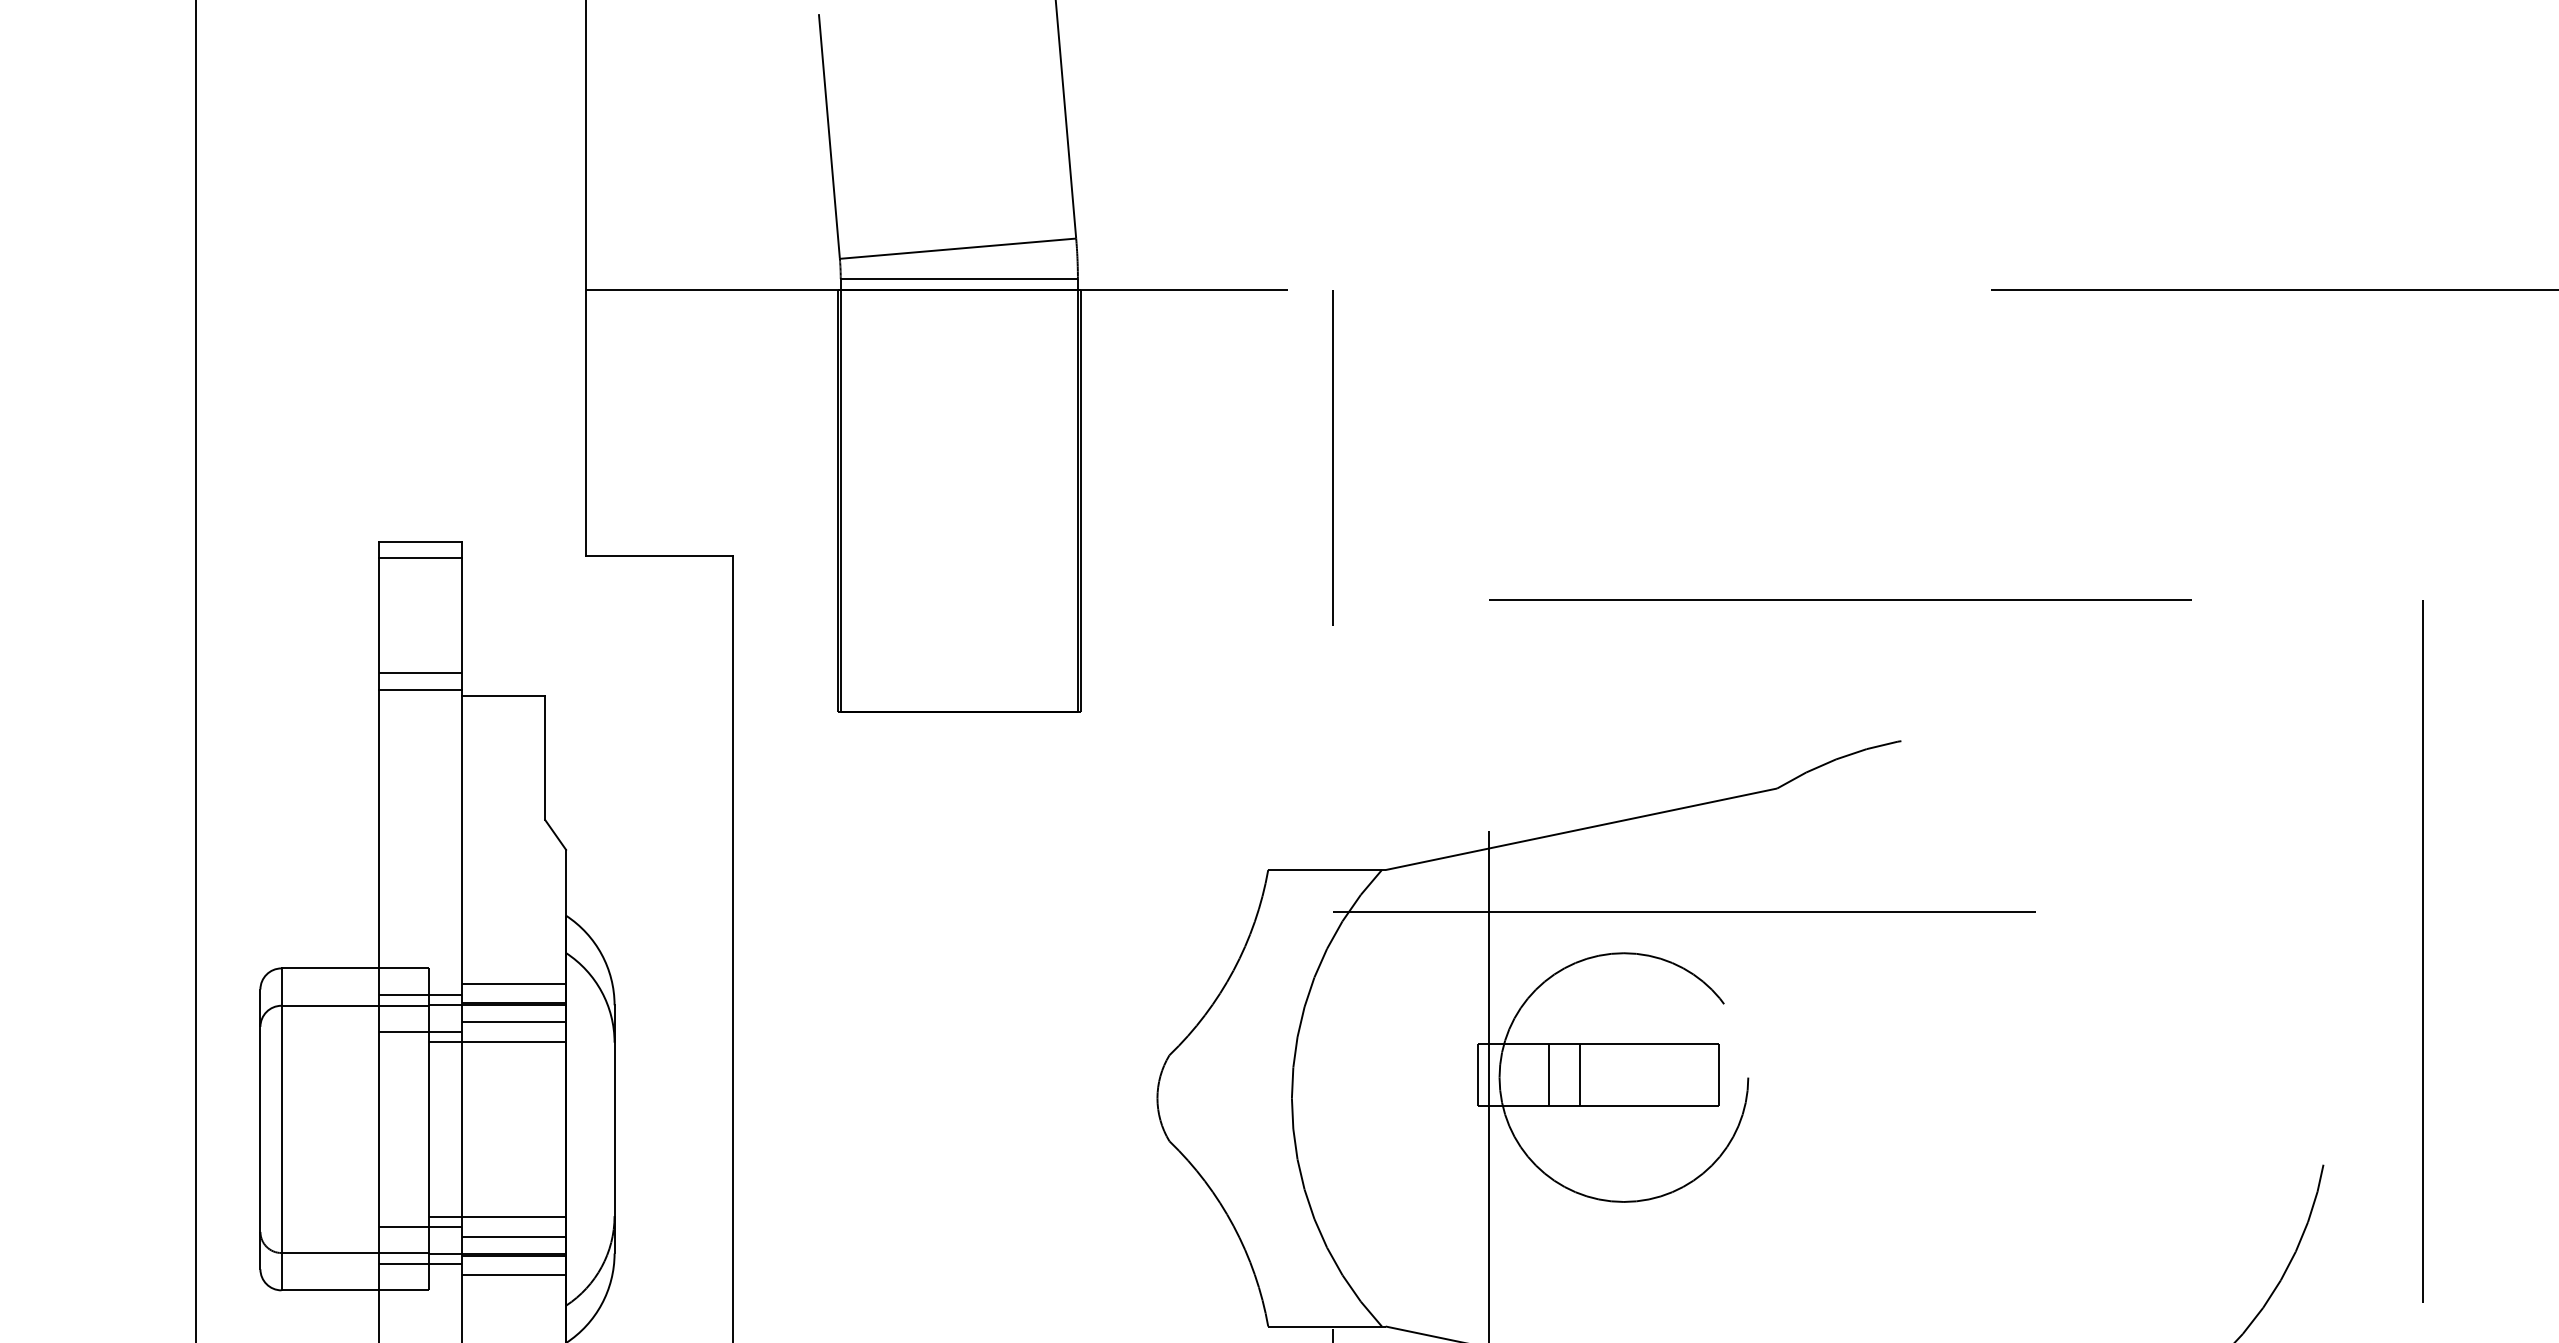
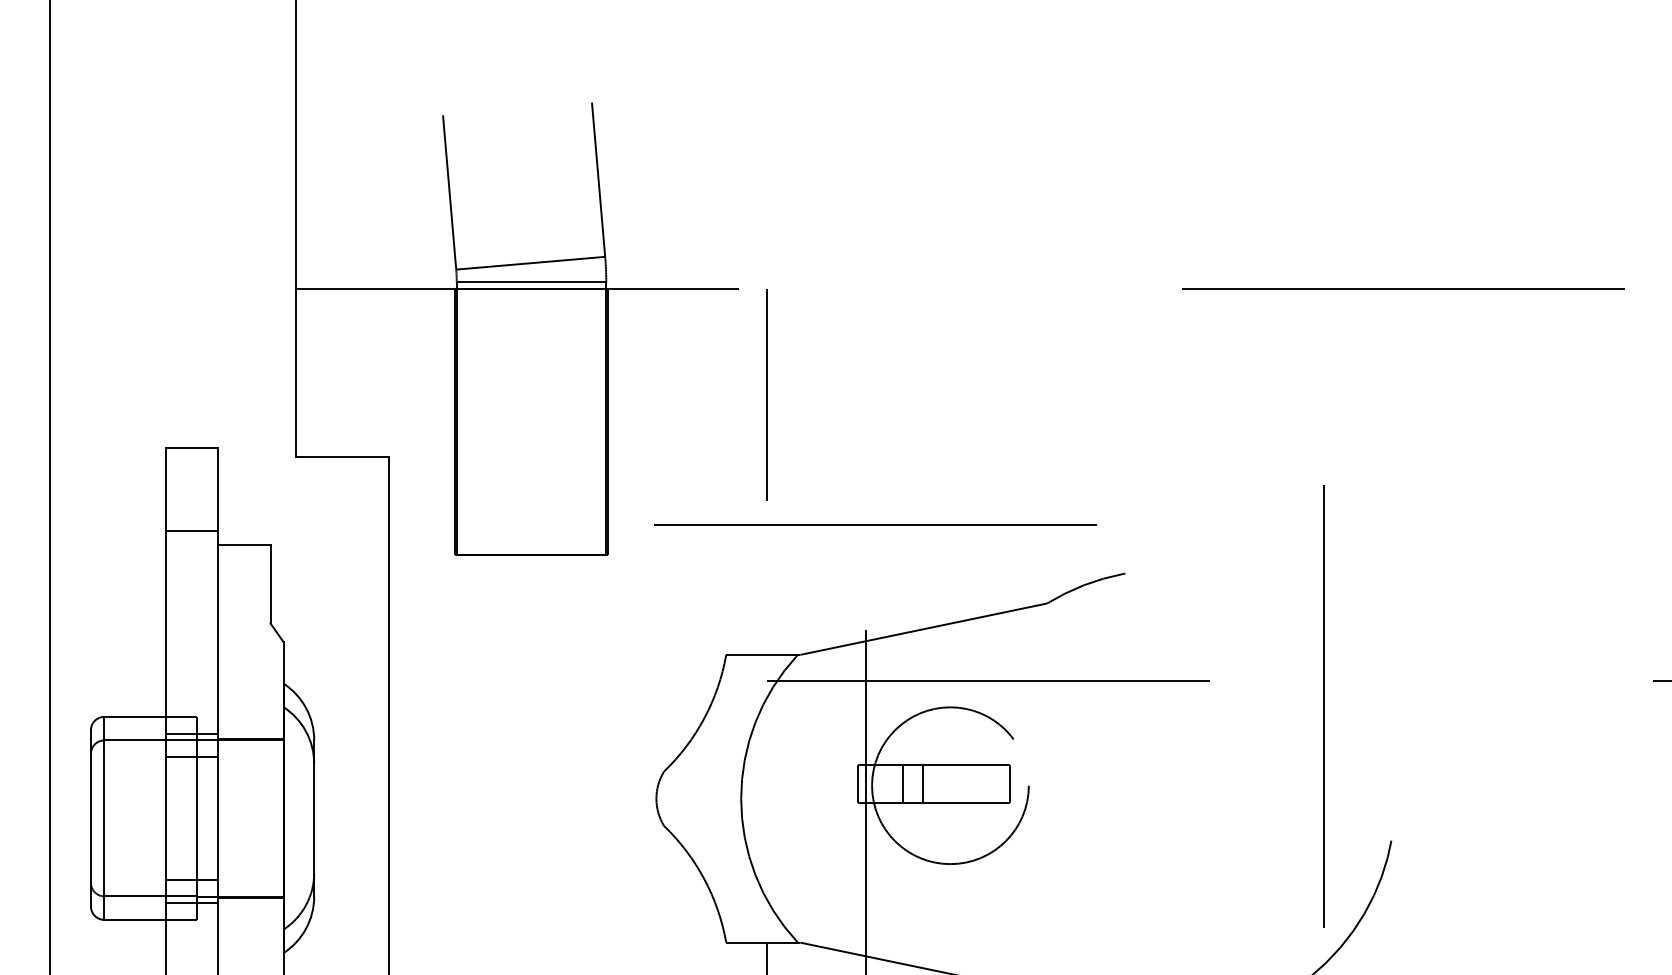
line: (419, 558) -> (191, 458), removed
line: (1841, 599) -> (875, 524), moved
line: (419, 690) -> (191, 541), removed
line: (2421, 951) -> (1323, 706), moved
line: (513, 983) -> (250, 726), removed
line: (513, 1021) -> (250, 750), removed
line: (497, 1042) -> (240, 763), removed
line: (497, 1216) -> (240, 873), removed
line: (513, 1237) -> (250, 886), removed
line: (513, 1273) -> (250, 909), removed

